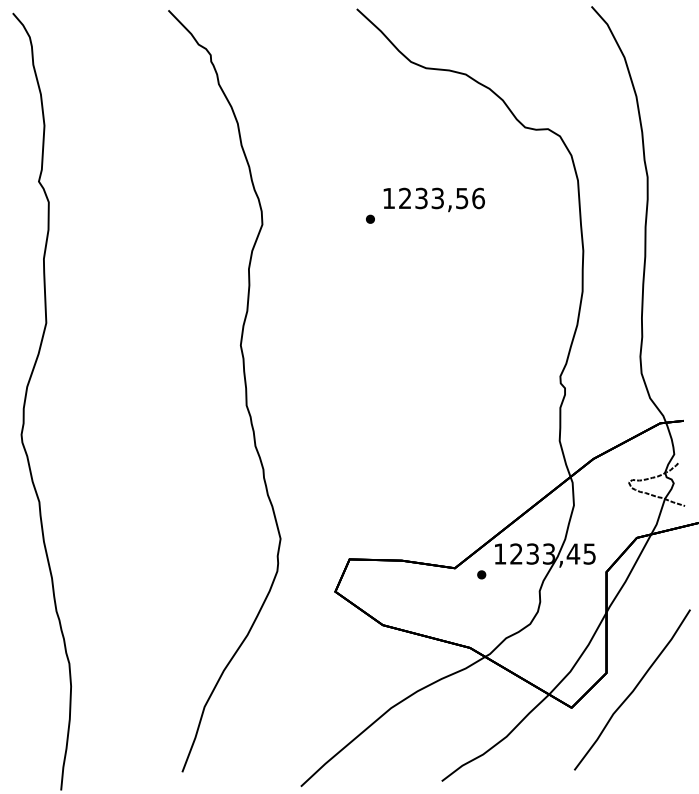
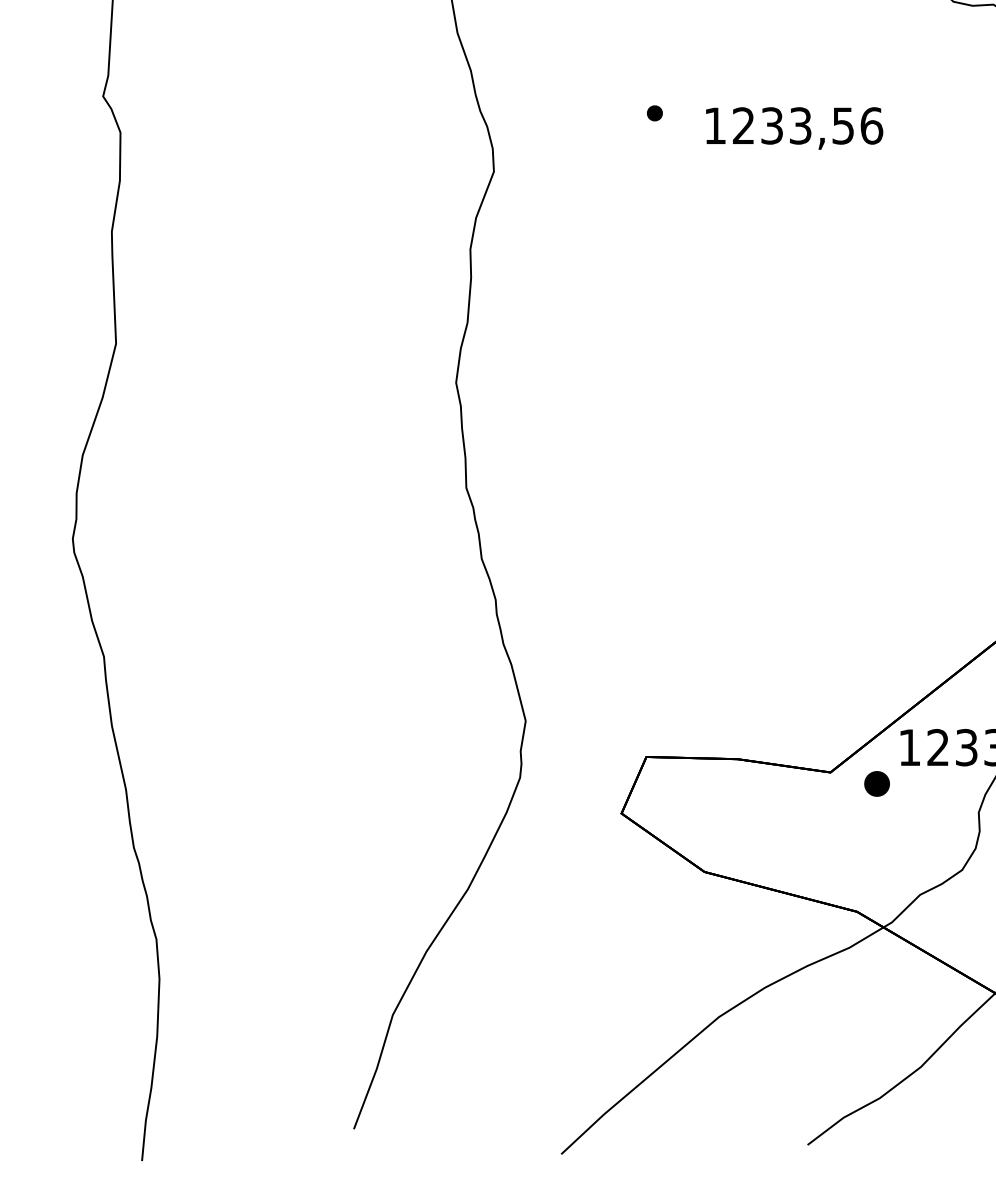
part: (370, 218) -> (654, 111), moved
part: (481, 574) -> (877, 783), size x1.6

